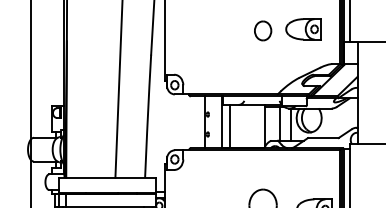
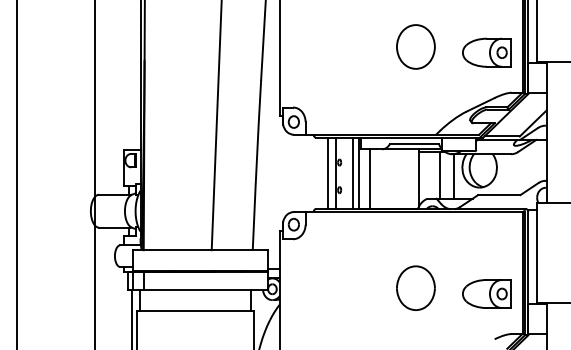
part: (303, 29) -> (486, 52), moved
part: (262, 30) -> (415, 46), size x1.67
line: (262, 100) -> (414, 143), added
line: (199, 122) -> (328, 173), added
line: (217, 122) -> (353, 173), added

